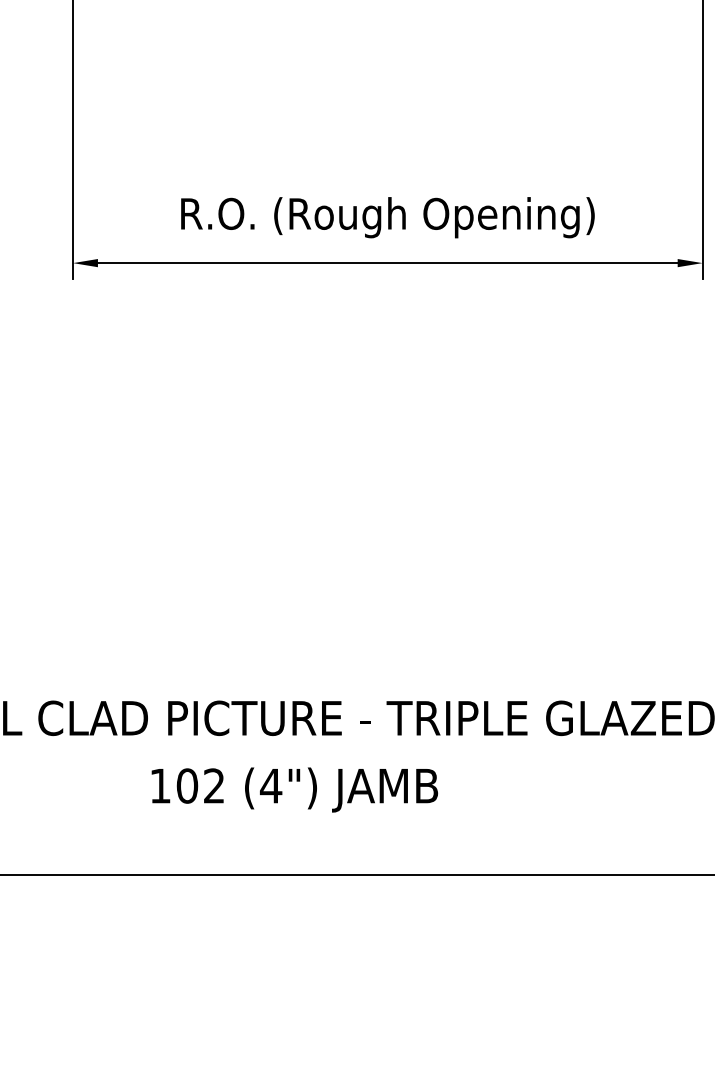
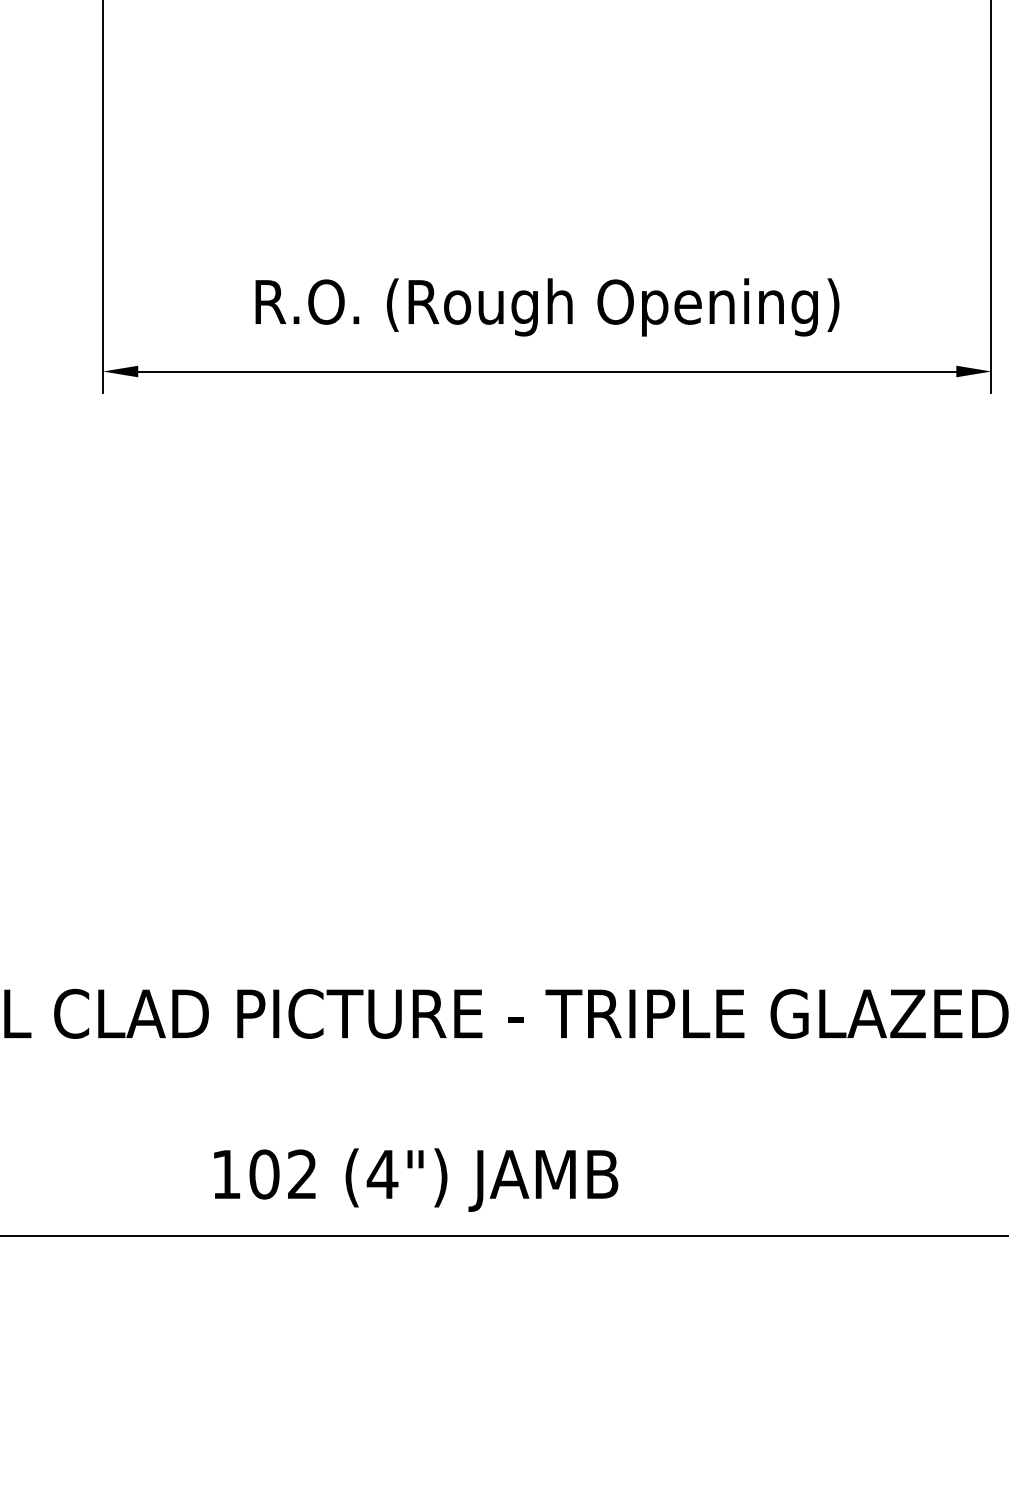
text: (295, 789) -> (416, 1179), moved

